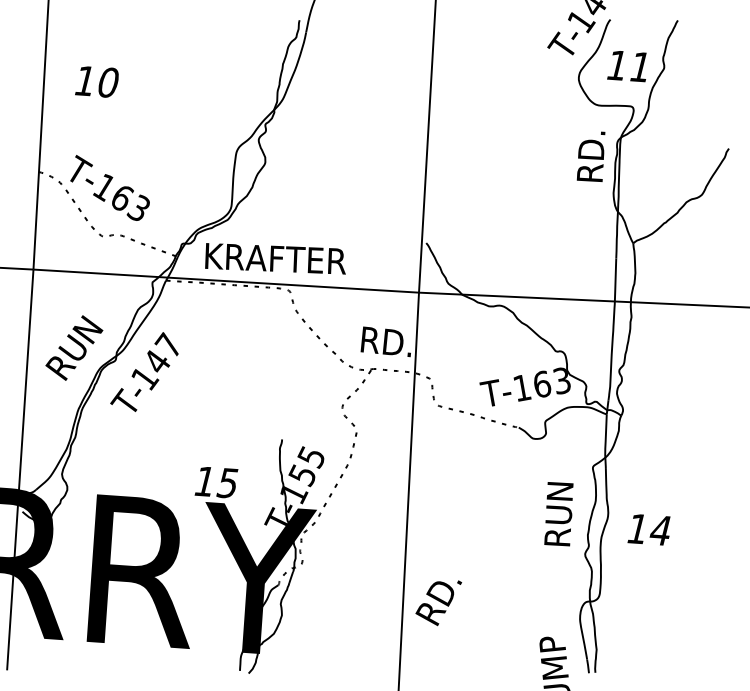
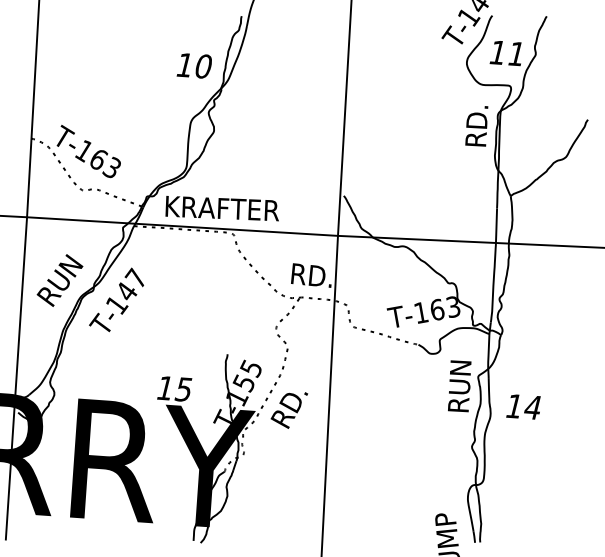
text: (96, 81) -> (194, 65), moved
text: (558, 514) -> (459, 386), moved
text: (648, 529) -> (523, 406), moved
text: (438, 603) -> (289, 410), moved

